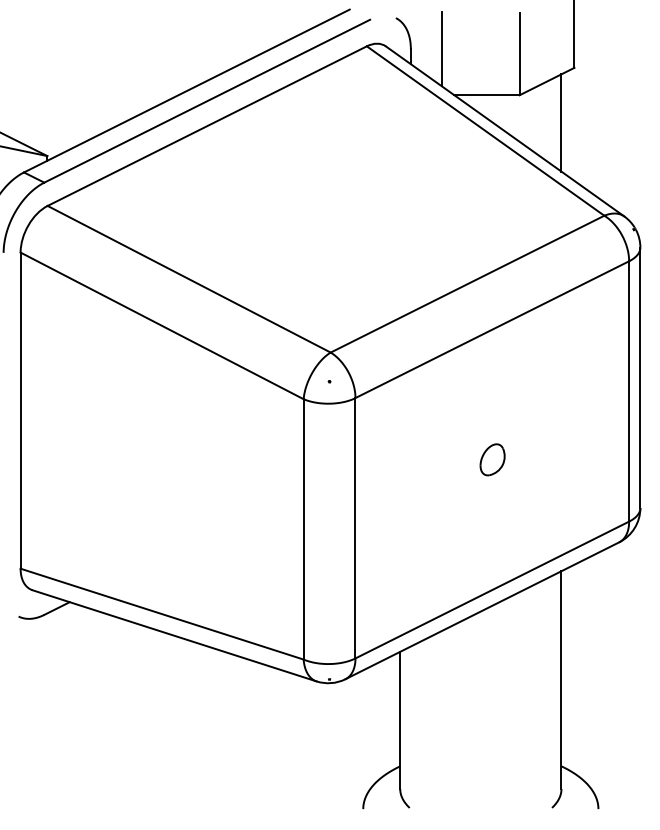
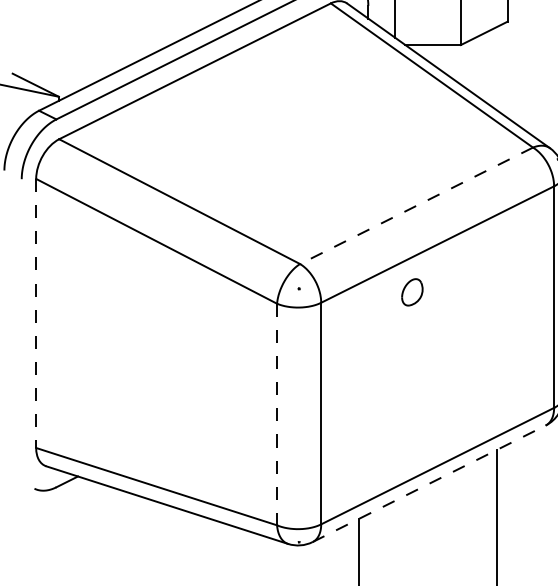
line: (561, 122) -> (496, 68), removed
line: (467, 284) -> (416, 206), solid -> dashed
line: (20, 411) -> (36, 314), solid -> dashed
part: (492, 459) -> (412, 292), moved
line: (303, 529) -> (276, 414), solid -> dashed
line: (482, 610) -> (429, 483), solid -> dashed

